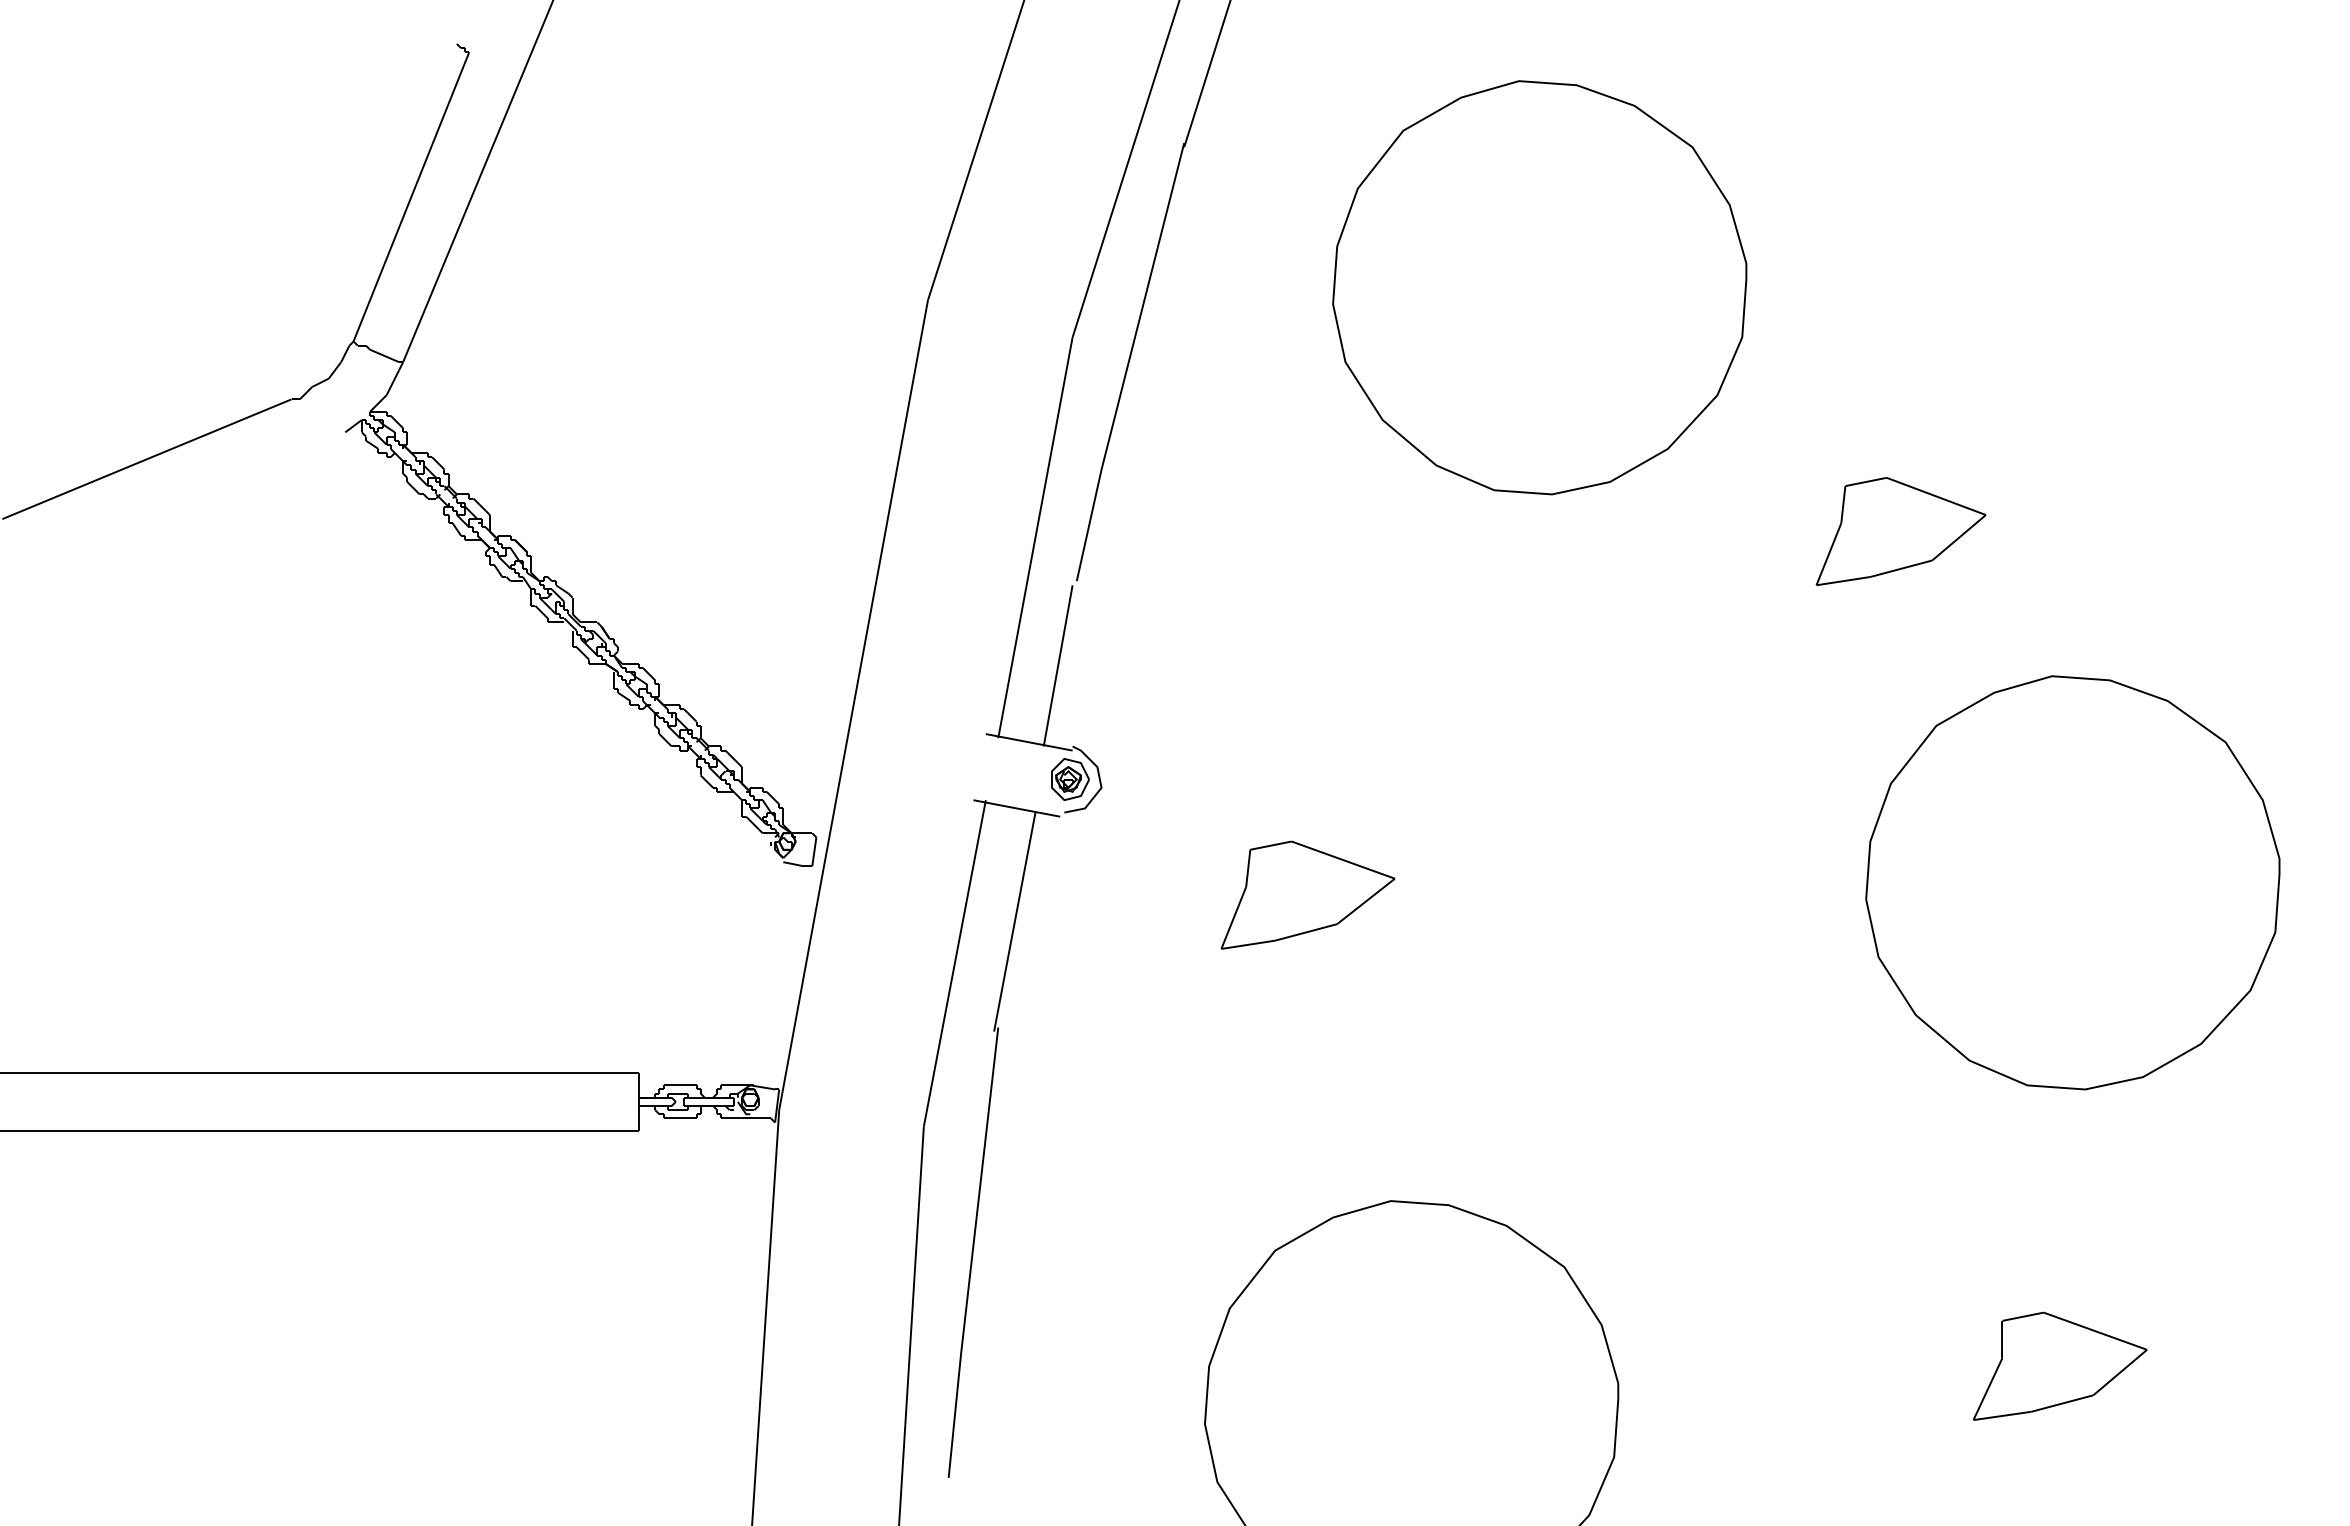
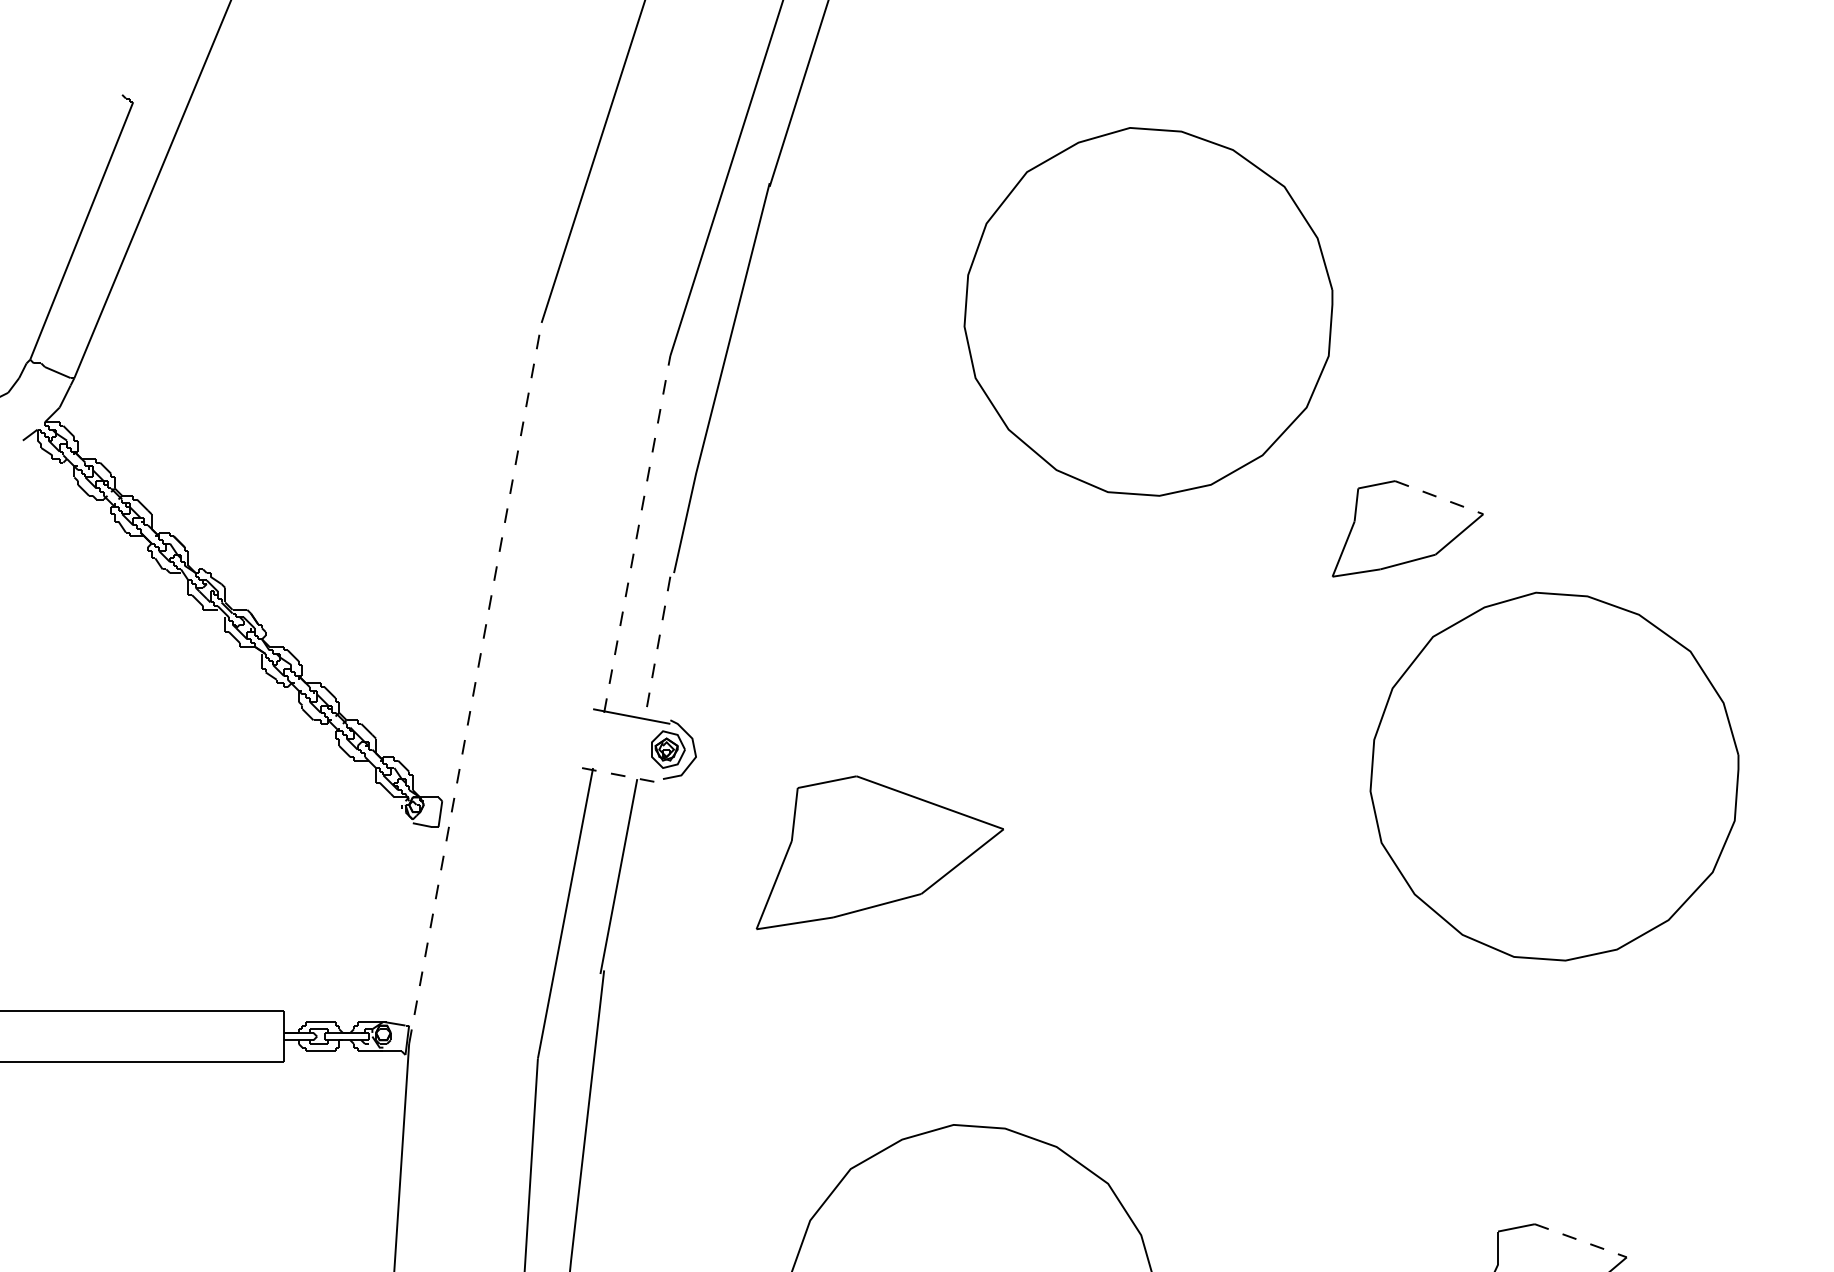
curve: (1406, 438) -> (1029, 446), moved
line: (1936, 496) -> (1439, 497), solid -> dashed
line: (1035, 537) -> (637, 534), solid -> dashed
line: (1058, 665) -> (657, 648), solid -> dashed
line: (853, 705) -> (475, 683), solid -> dashed
line: (1017, 808) -> (621, 775), solid -> dashed
part: (1307, 894) -> (879, 852), size x1.6
curve: (1939, 1033) -> (1435, 910), moved
line: (2095, 1331) -> (1580, 1241), solid -> dashed

